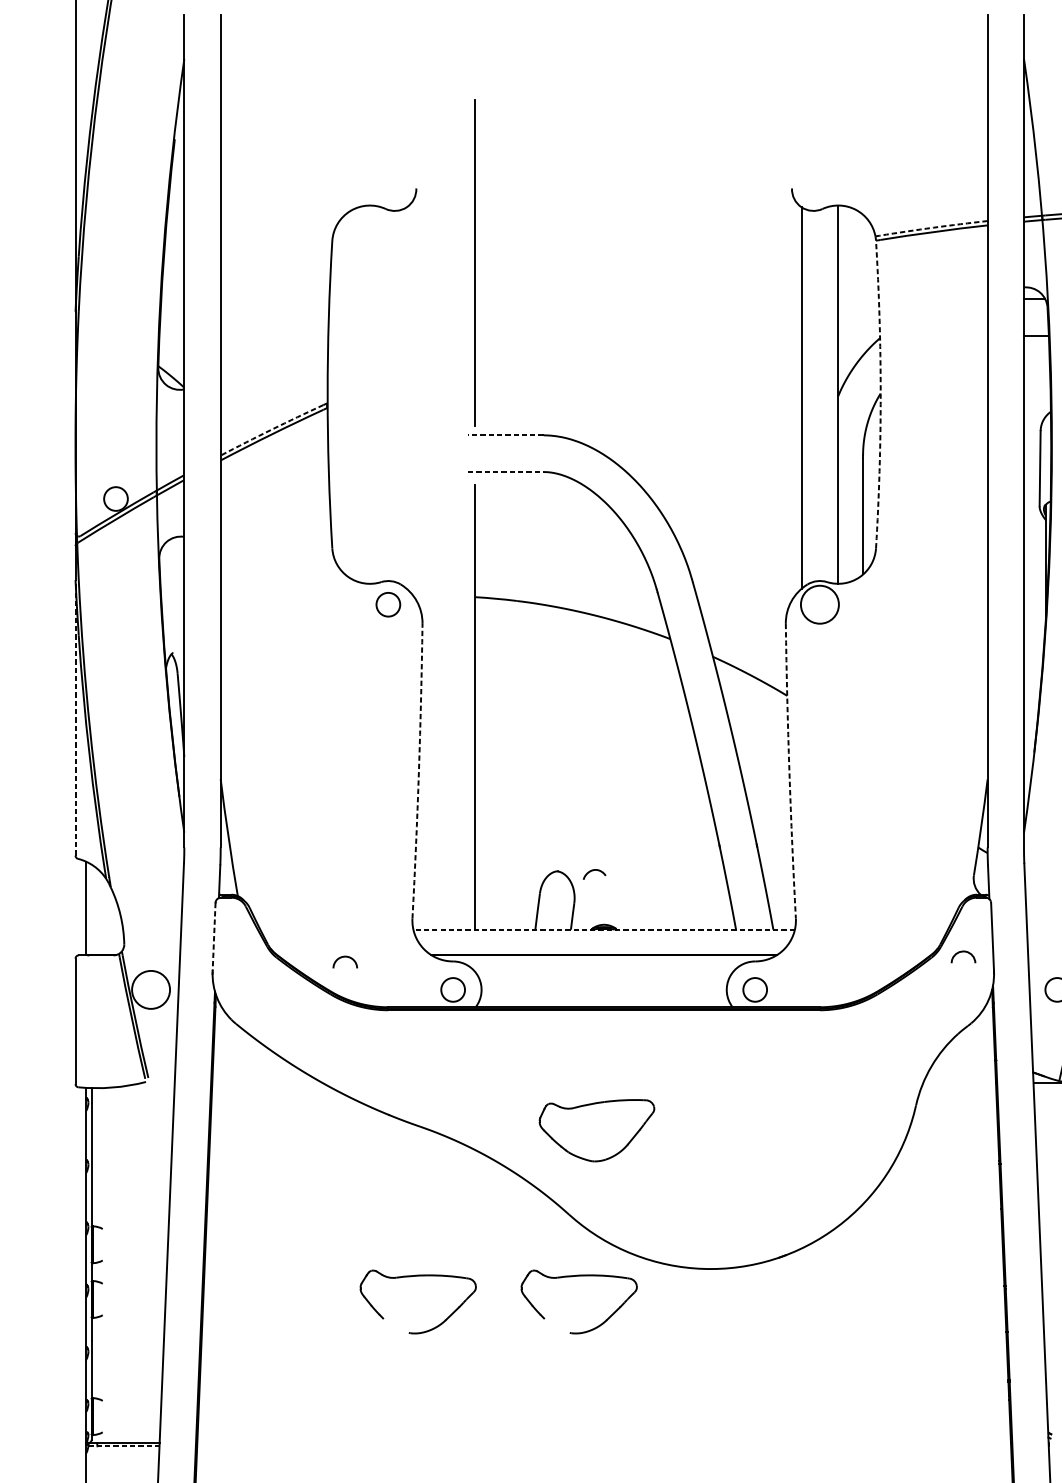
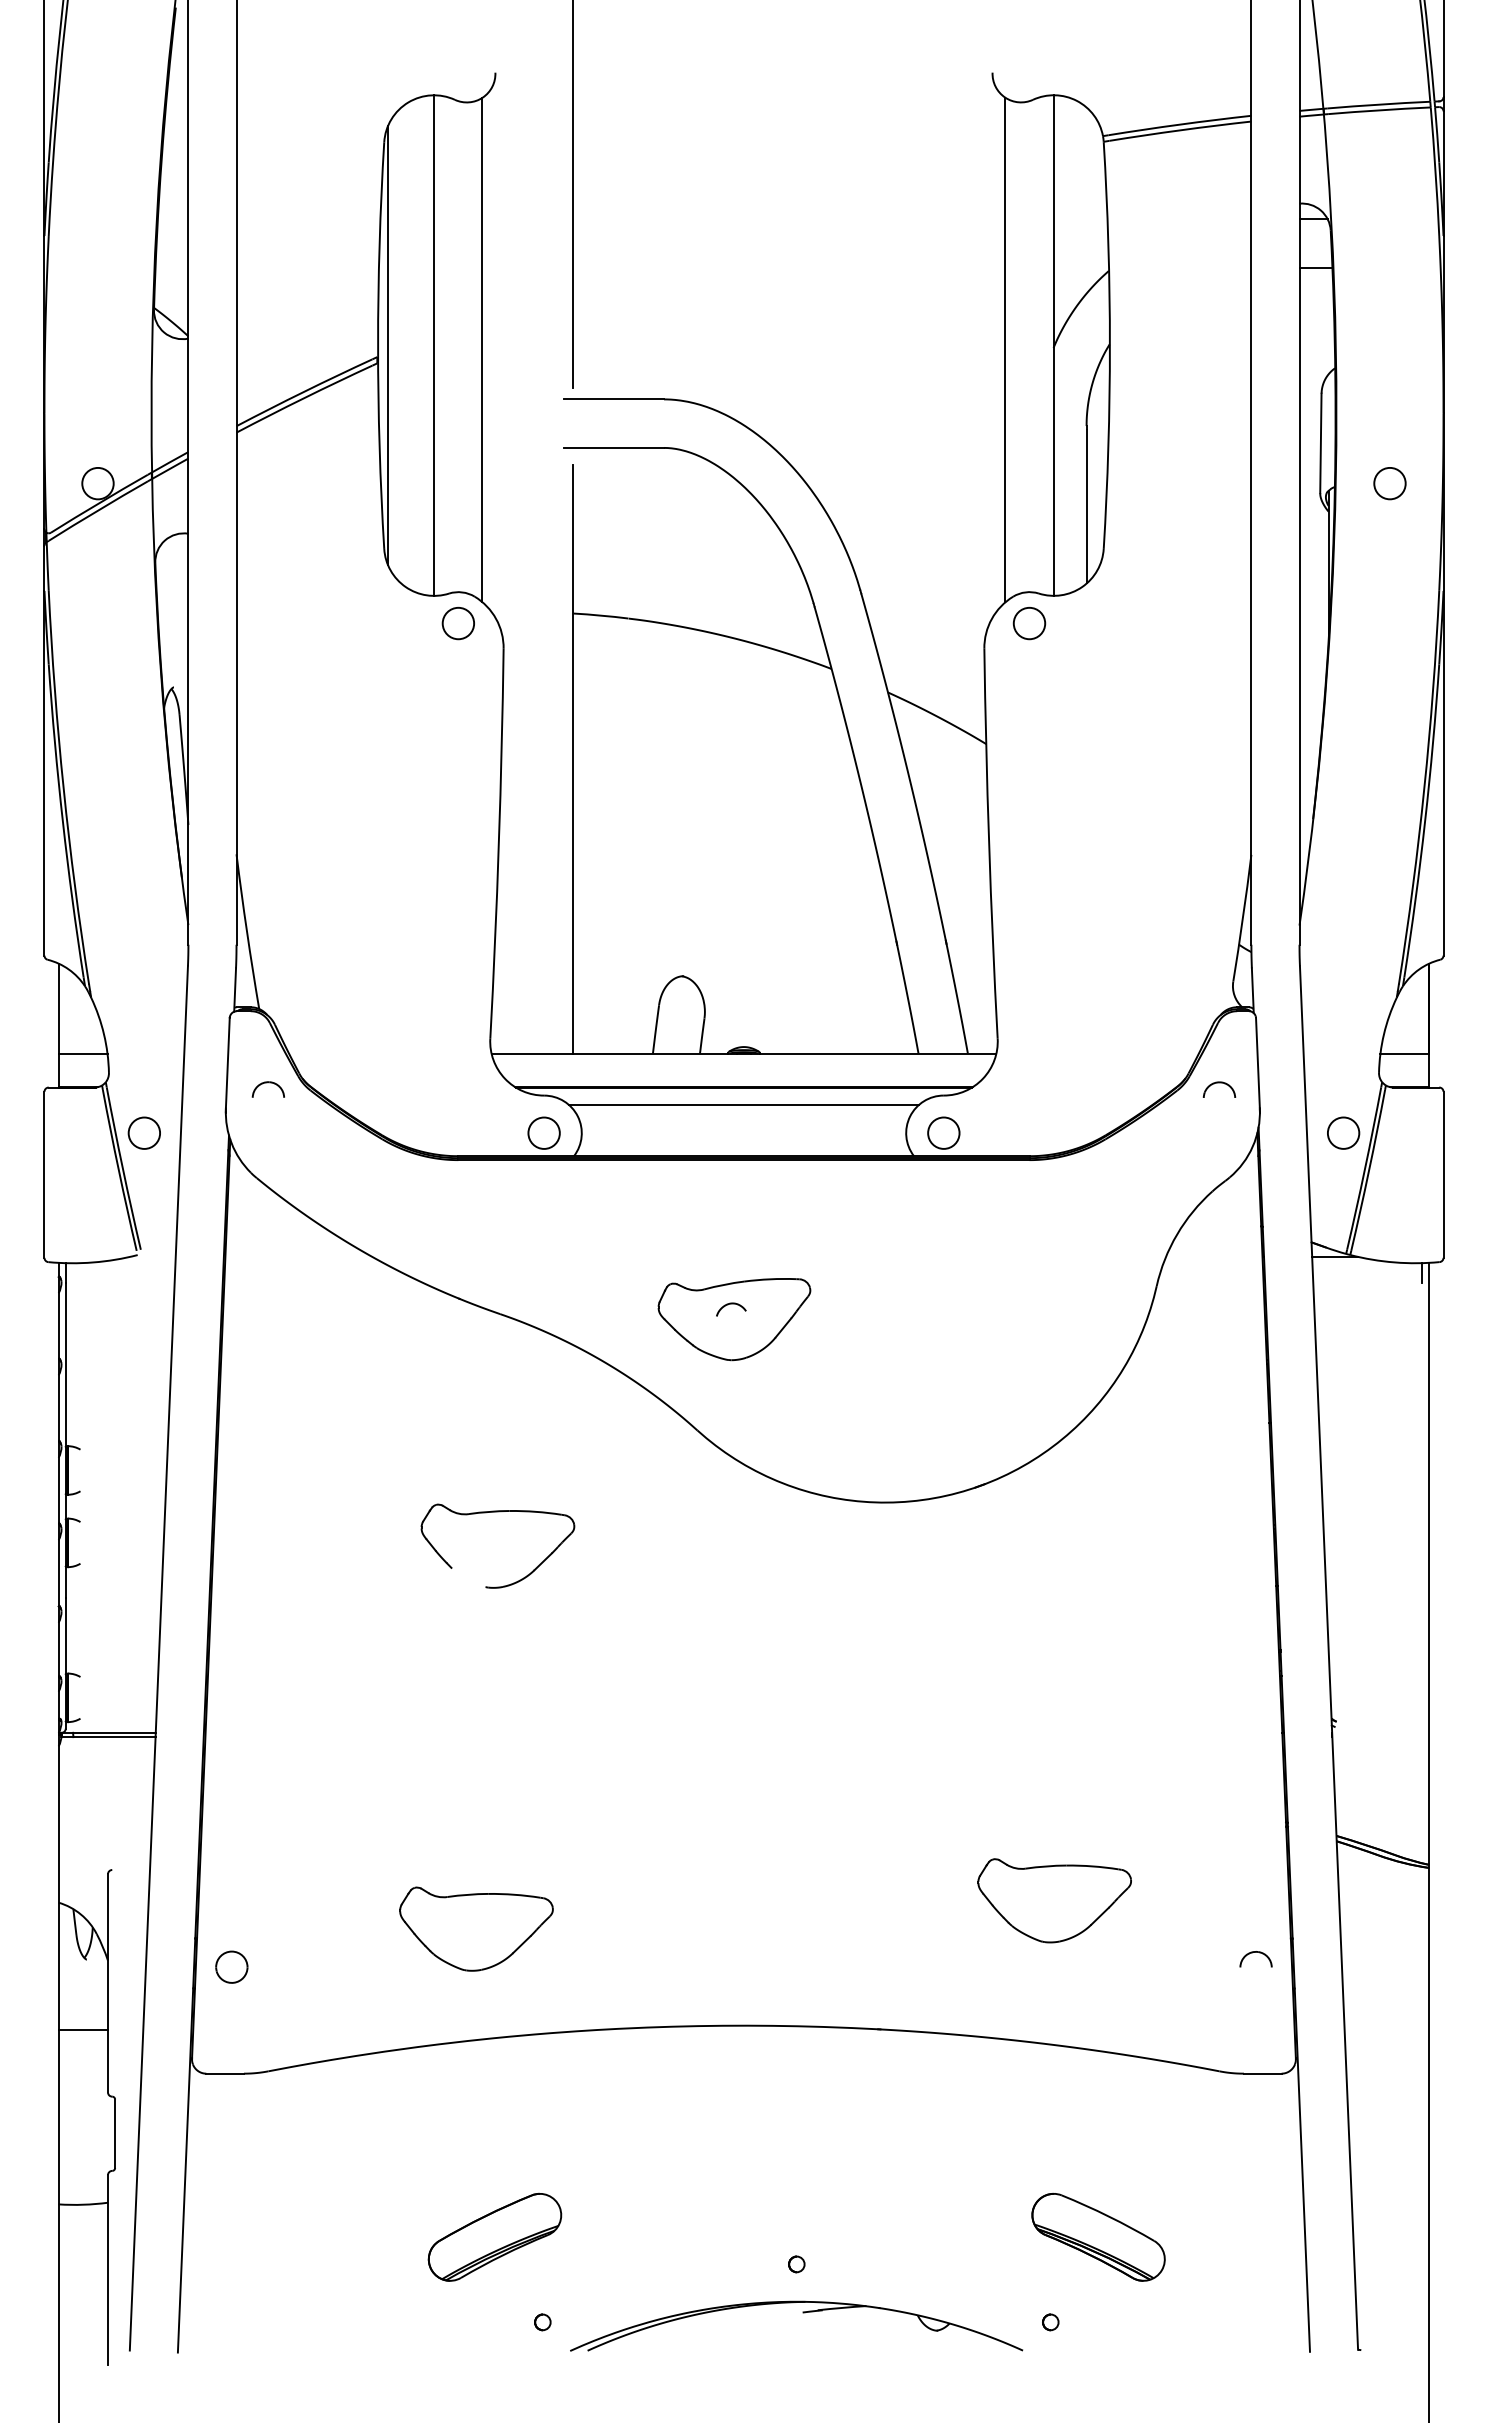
arc: (933, 227) -> (1179, 124), dashed -> solid
line: (334, 394) -> (387, 345), added
line: (370, 394) -> (434, 345), added
arc: (880, 394) -> (1109, 345), dashed -> solid
line: (406, 397) -> (482, 349), added
arc: (272, 429) -> (304, 391), dashed -> solid
line: (505, 435) -> (613, 399), dashed -> solid
line: (506, 471) -> (614, 447), dashed -> solid
circle: (819, 604) -> (1029, 623), size x0.62
line: (75, 717) -> (44, 772), dashed -> solid
arc: (418, 770) -> (498, 843), dashed -> solid
arc: (789, 770) -> (989, 843), dashed -> solid
curve: (594, 870) -> (731, 1304), moved
line: (104, 929) -> (82, 1053), added
line: (603, 929) -> (743, 1053), dashed -> solid
line: (213, 937) -> (227, 1063), dashed -> solid
part: (344, 962) -> (267, 1089), moved
line: (603, 968) -> (743, 1104), added
circle: (151, 989) -> (144, 1132), size x0.62
part: (578, 1276) -> (710, 1512), removed
line: (124, 1446) -> (109, 1737), dashed -> solid

